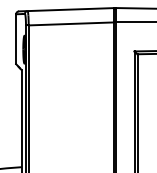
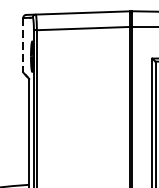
line: (16, 39) -> (23, 45), solid -> dashed

